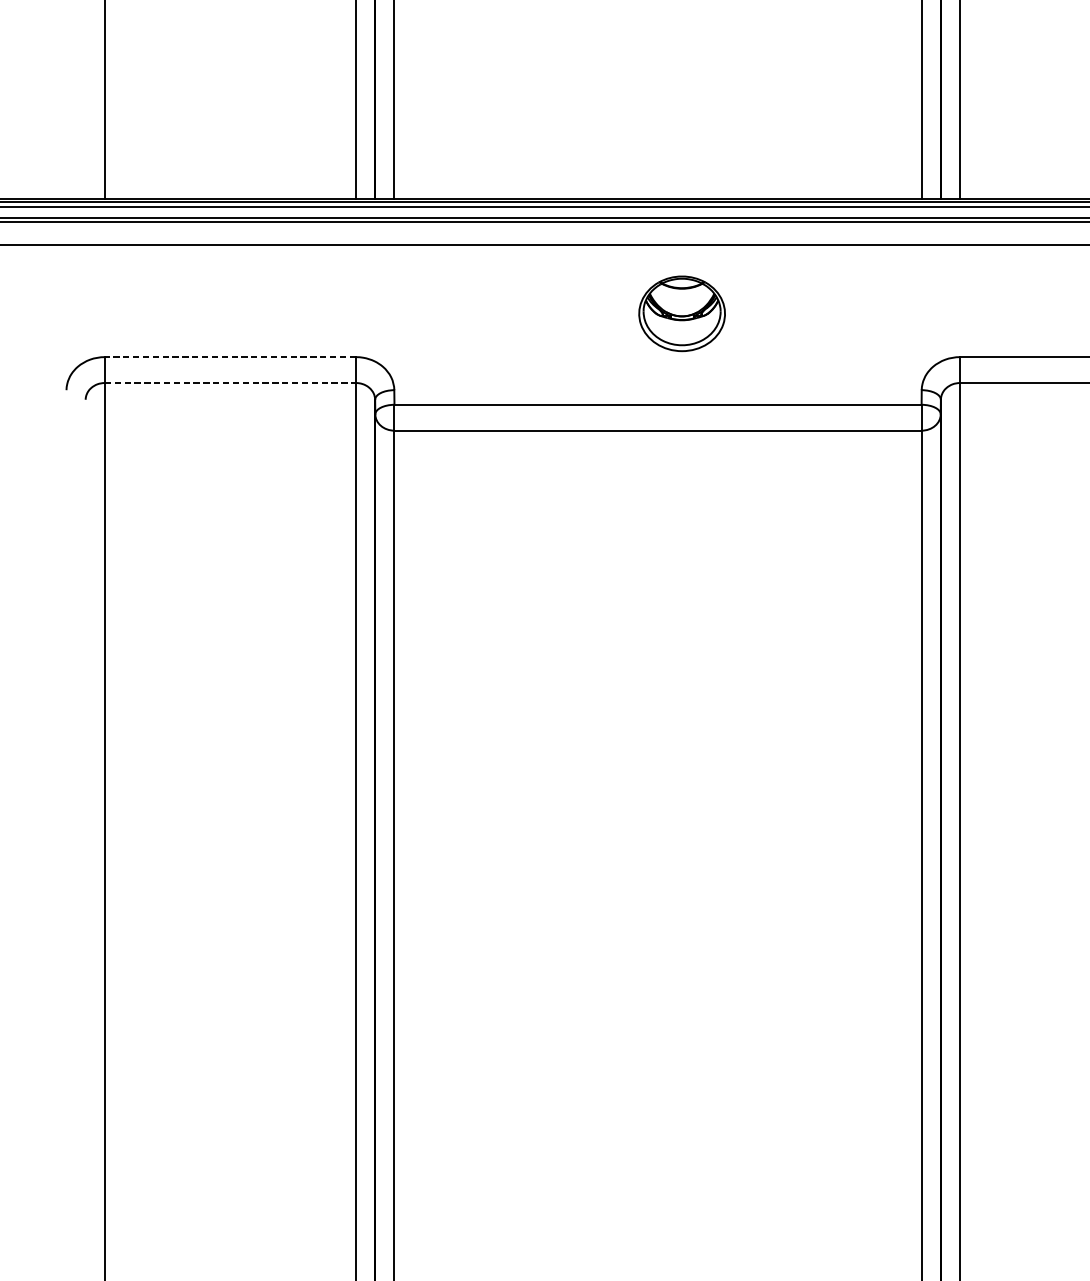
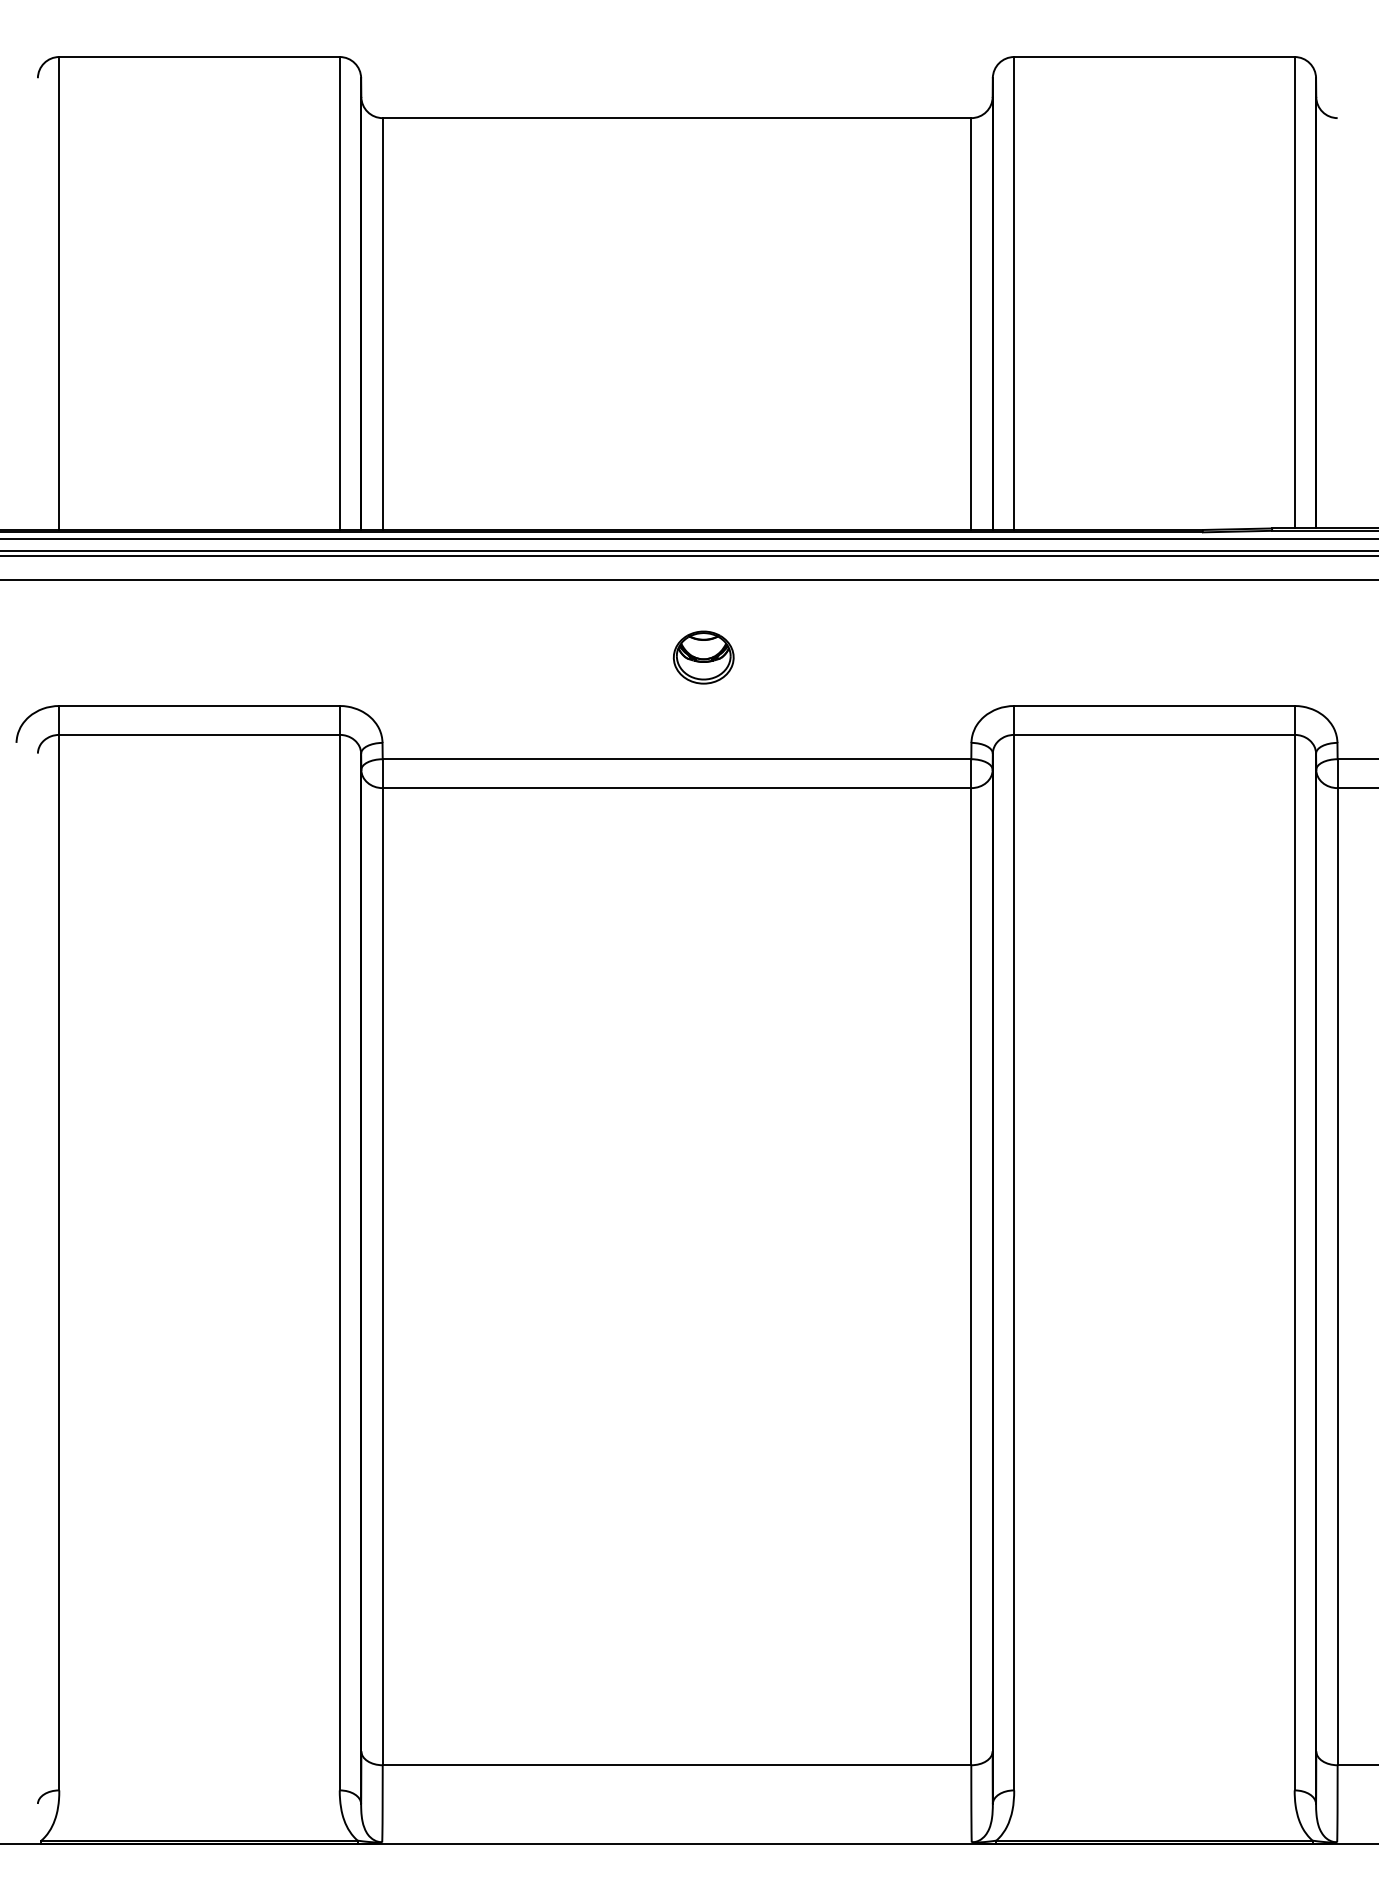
part: (681, 313) -> (703, 657), size x0.62
line: (230, 357) -> (199, 706), dashed -> solid
line: (231, 382) -> (200, 734), dashed -> solid

